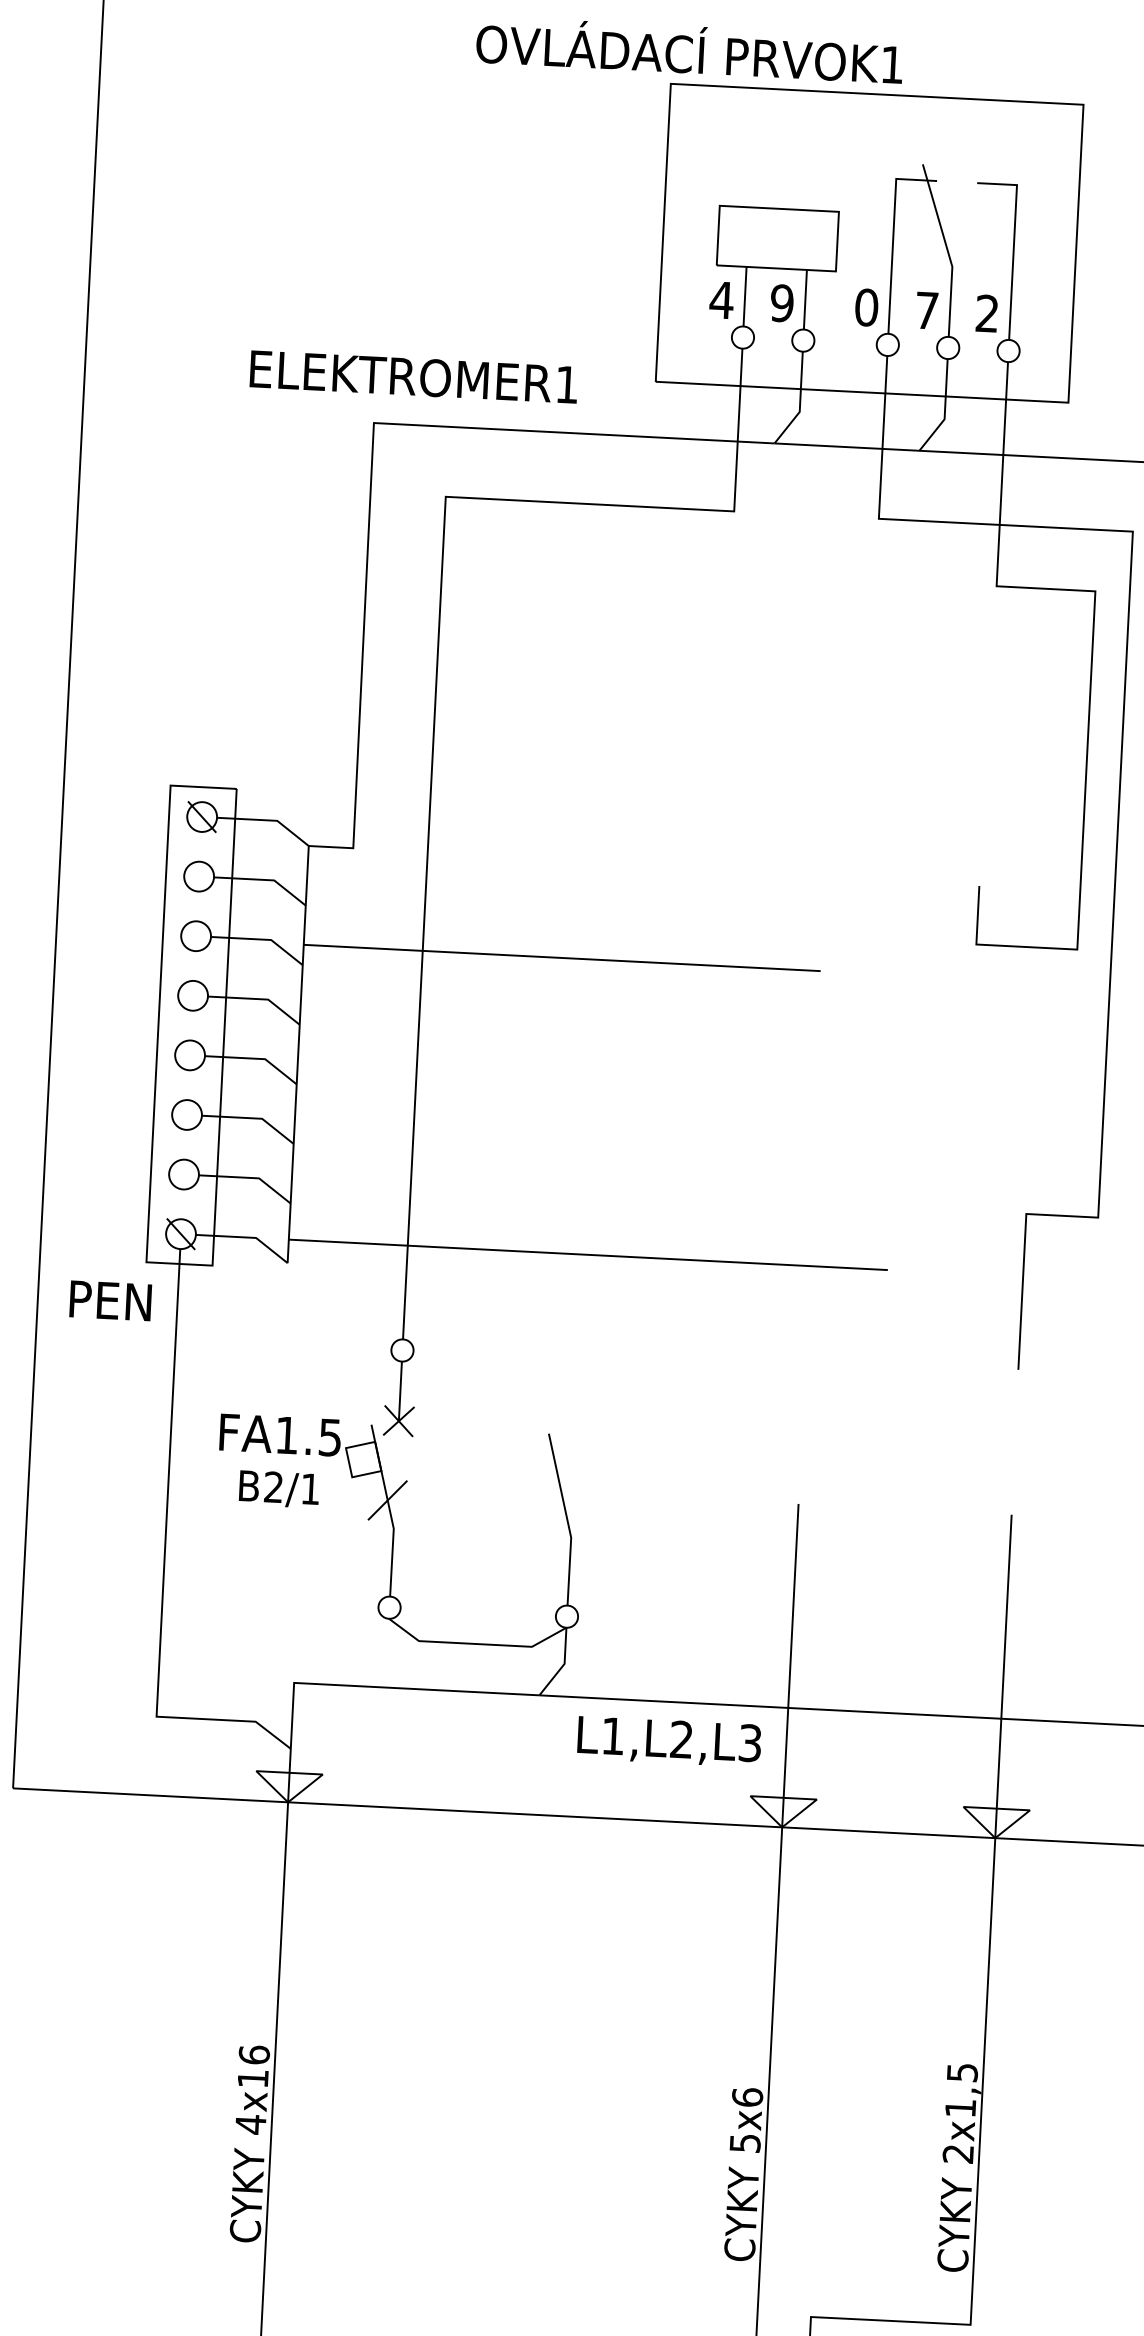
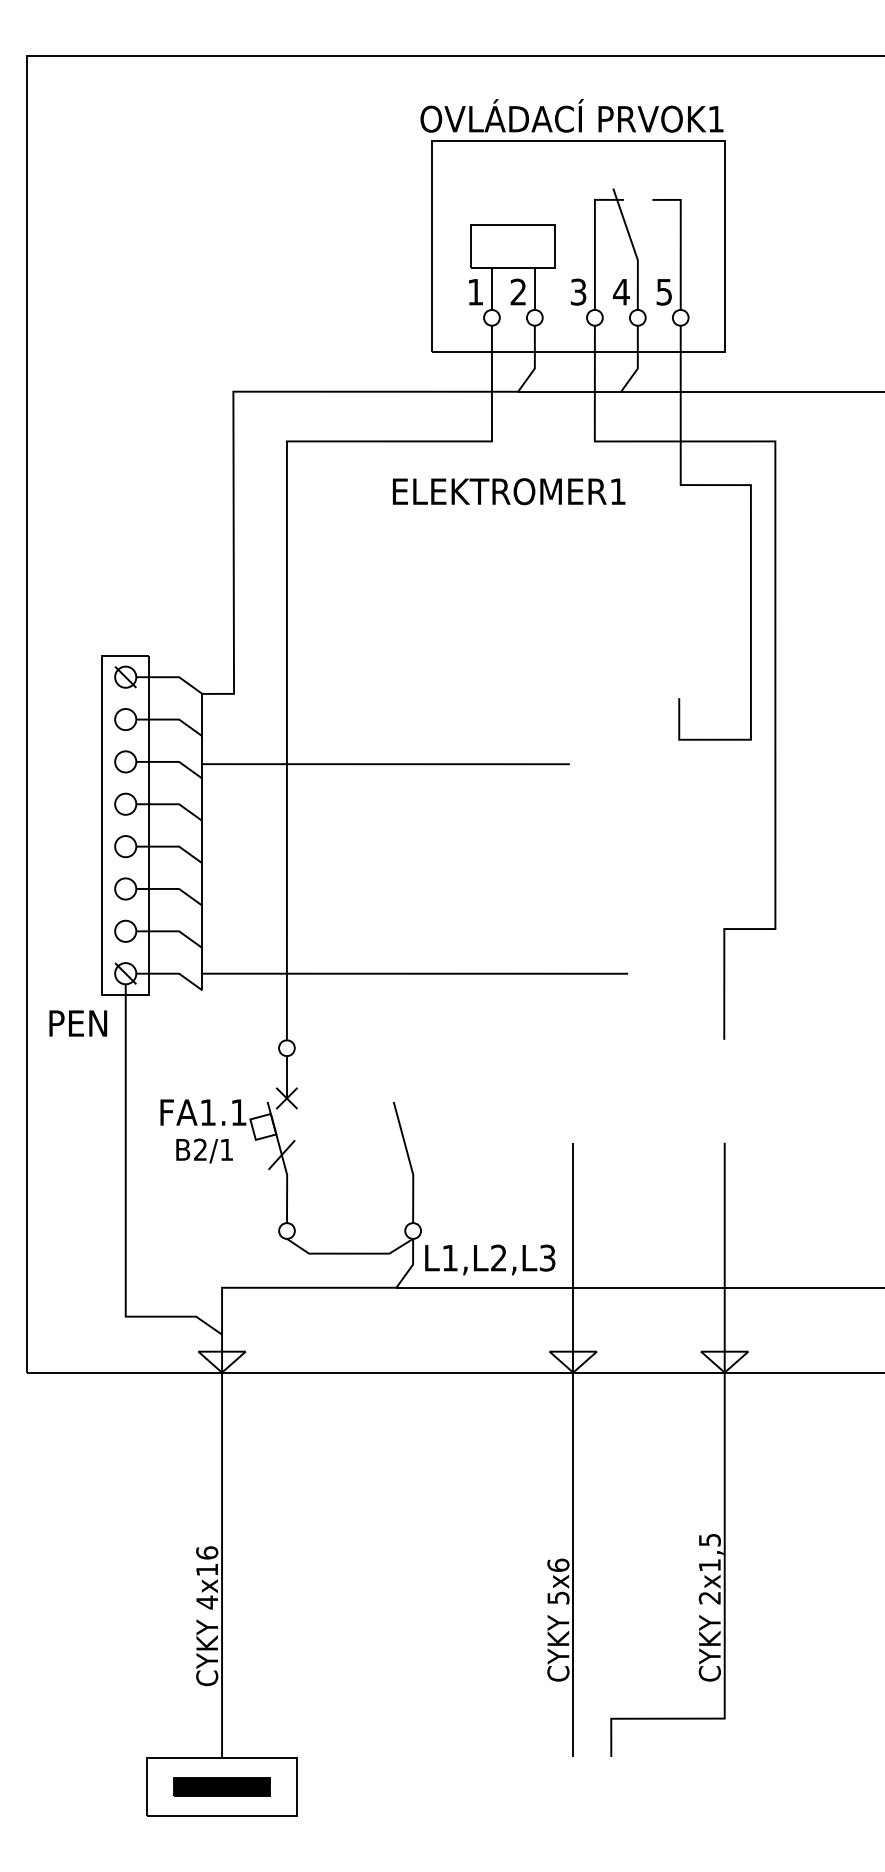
text: (689, 49) -> (571, 115), moved
text: (721, 300) -> (475, 292), 4 -> 1
text: (782, 302) -> (518, 291), 9 -> 2
text: (866, 306) -> (578, 291), 0 -> 3
text: (925, 311) -> (620, 292), 7 -> 4
text: (986, 312) -> (663, 291), 2 -> 5
text: (414, 376) -> (509, 491), moved
text: (329, 1437) -> (238, 1112), FA1.5 -> FA1.1
text: (669, 1741) -> (490, 1259), moved

